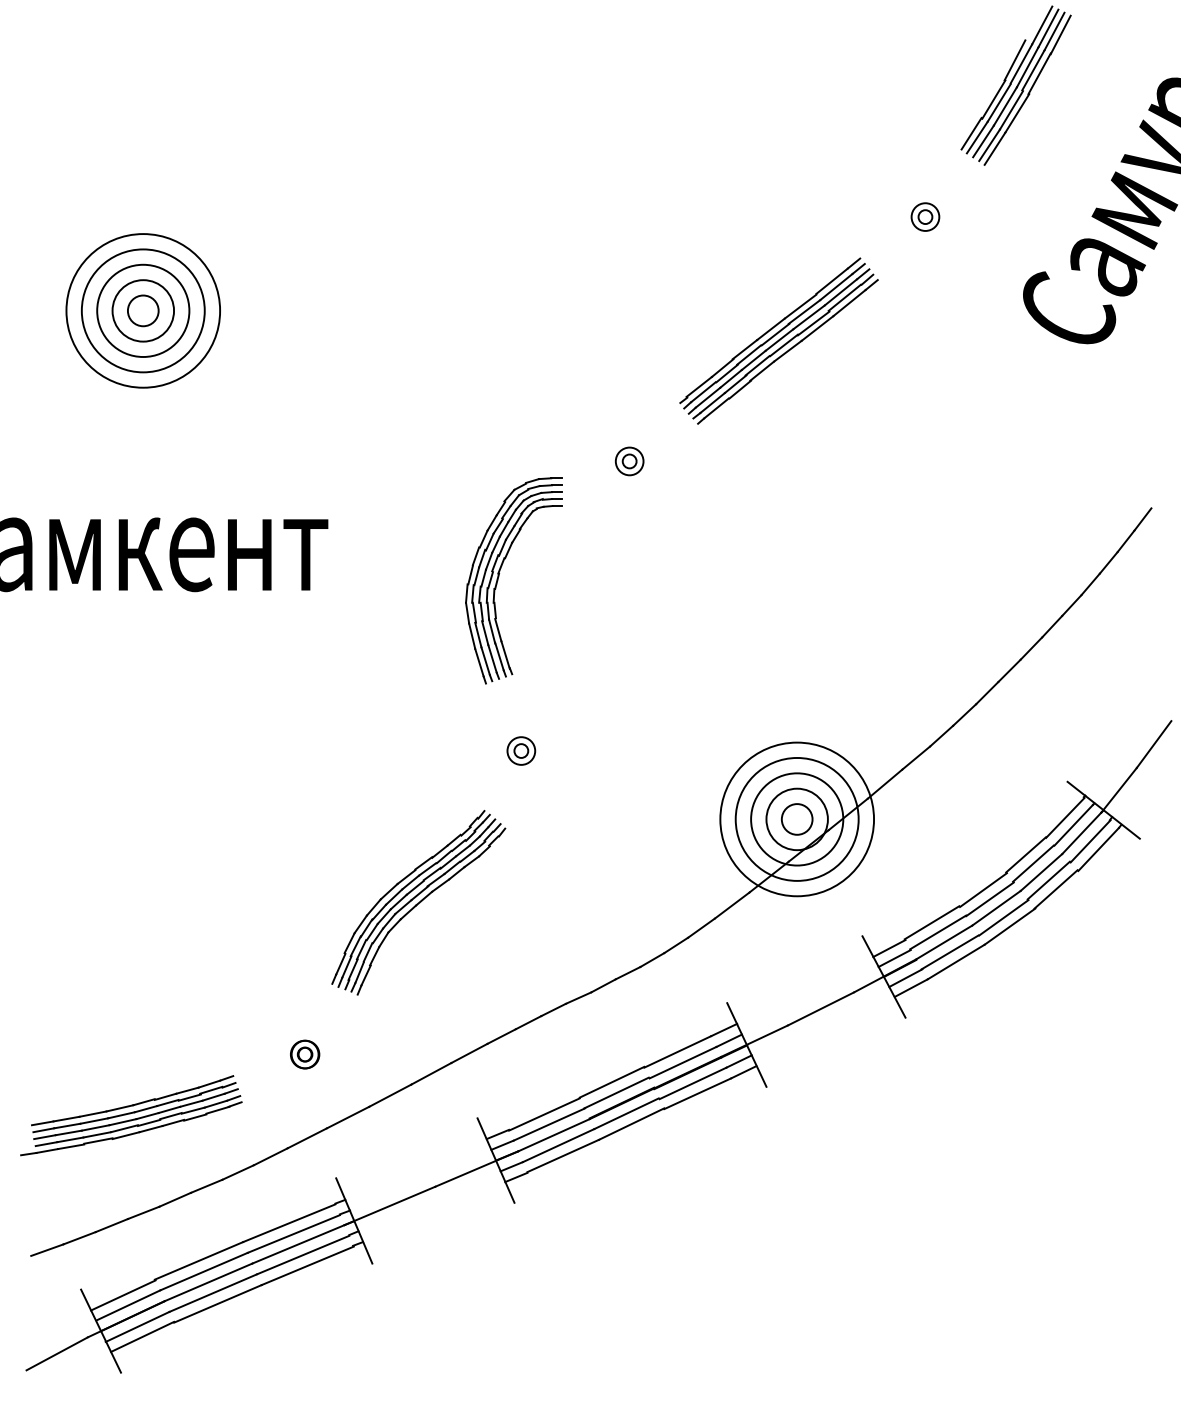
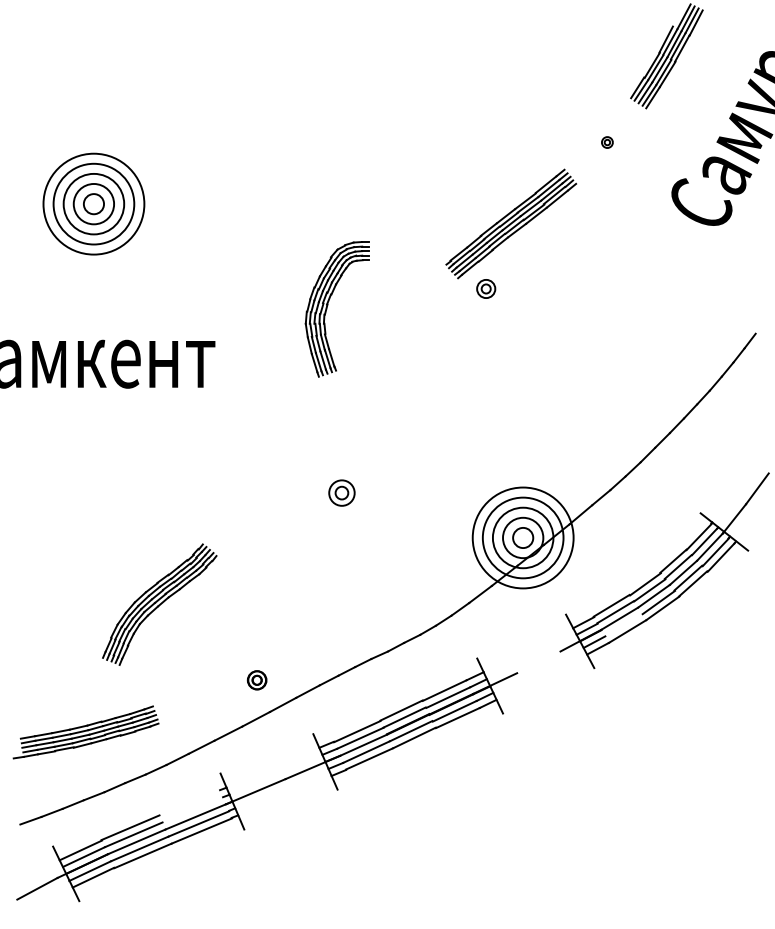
part: (925, 216) -> (607, 142), size x0.6
part: (630, 460) -> (486, 288), moved
part: (500, 574) -> (328, 305), moved
part: (521, 750) -> (342, 492), size x1.4
part: (418, 902) -> (159, 604), moved
line: (950, 952) -> (623, 625), removed
line: (820, 1009) -> (538, 662), removed
part: (304, 1054) -> (256, 680), moved
line: (288, 1222) -> (189, 802), removed
line: (293, 1233) -> (192, 809), removed

